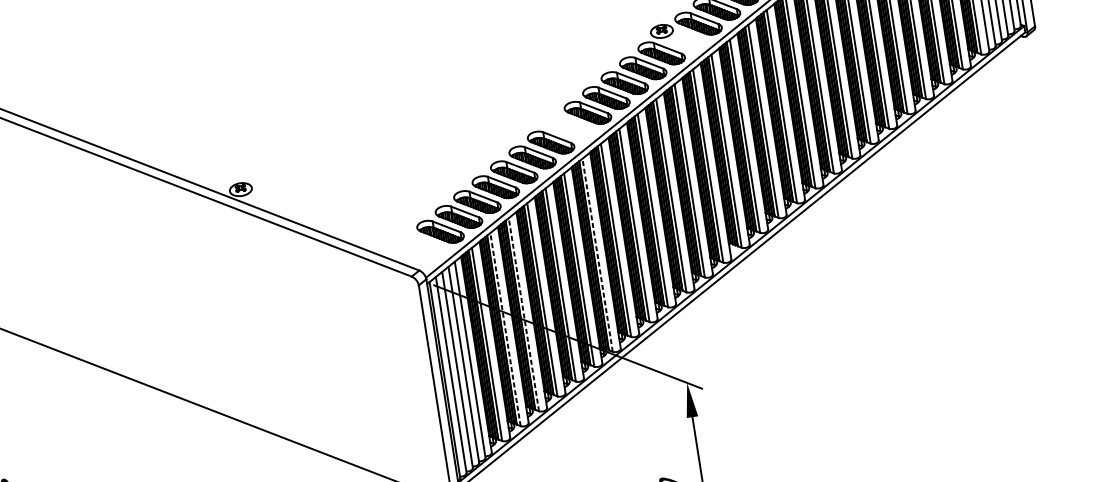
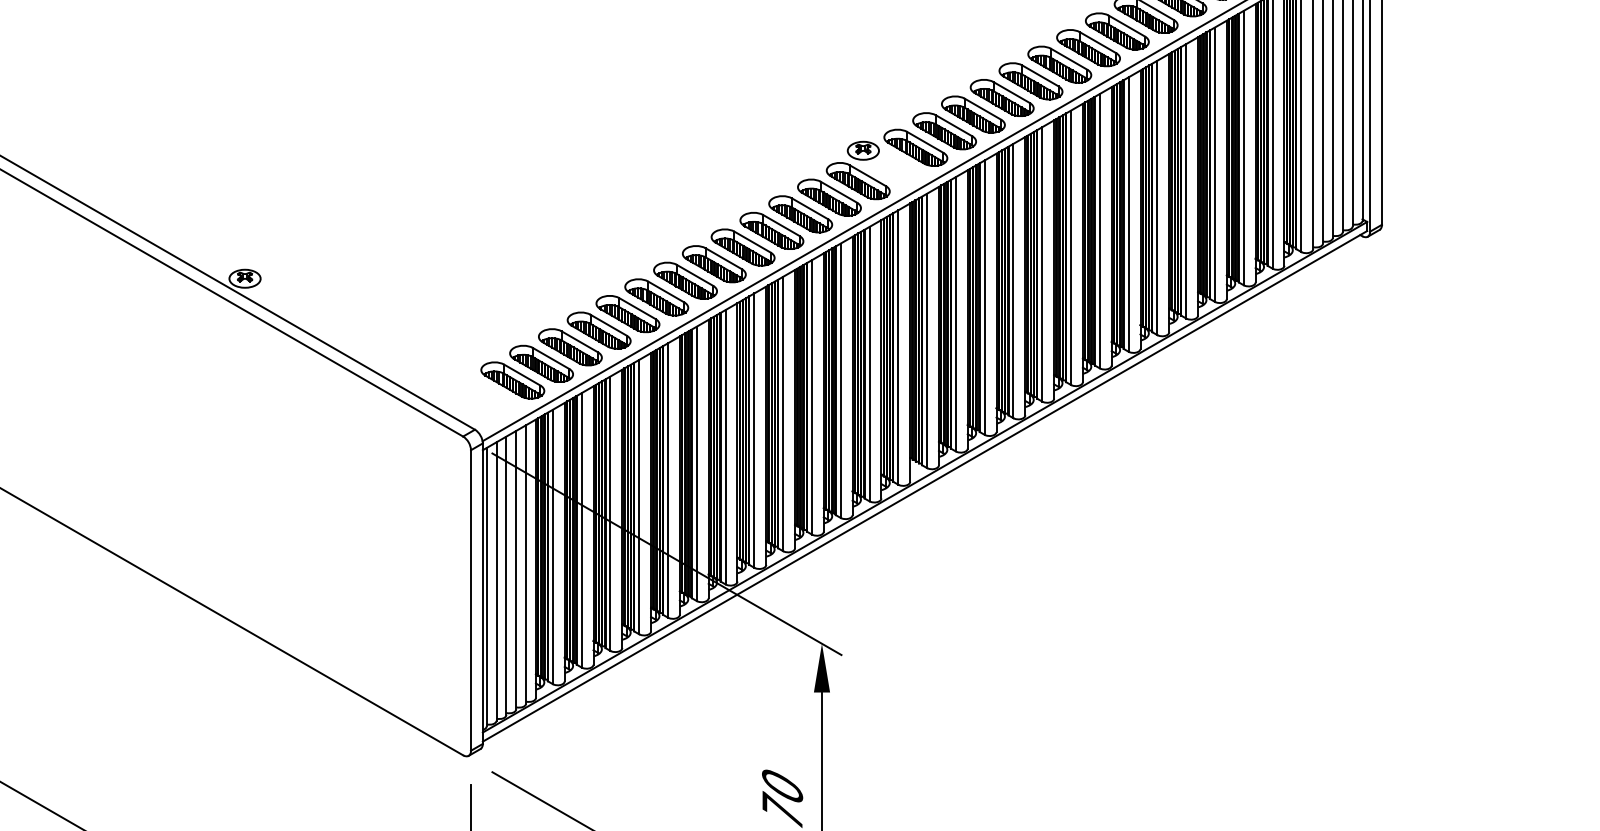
part: (569, 127) -> (714, 264), added
line: (597, 254) -> (725, 446), dashed -> solid
line: (523, 314) -> (610, 513), dashed -> solid
line: (505, 329) -> (581, 529), dashed -> solid

